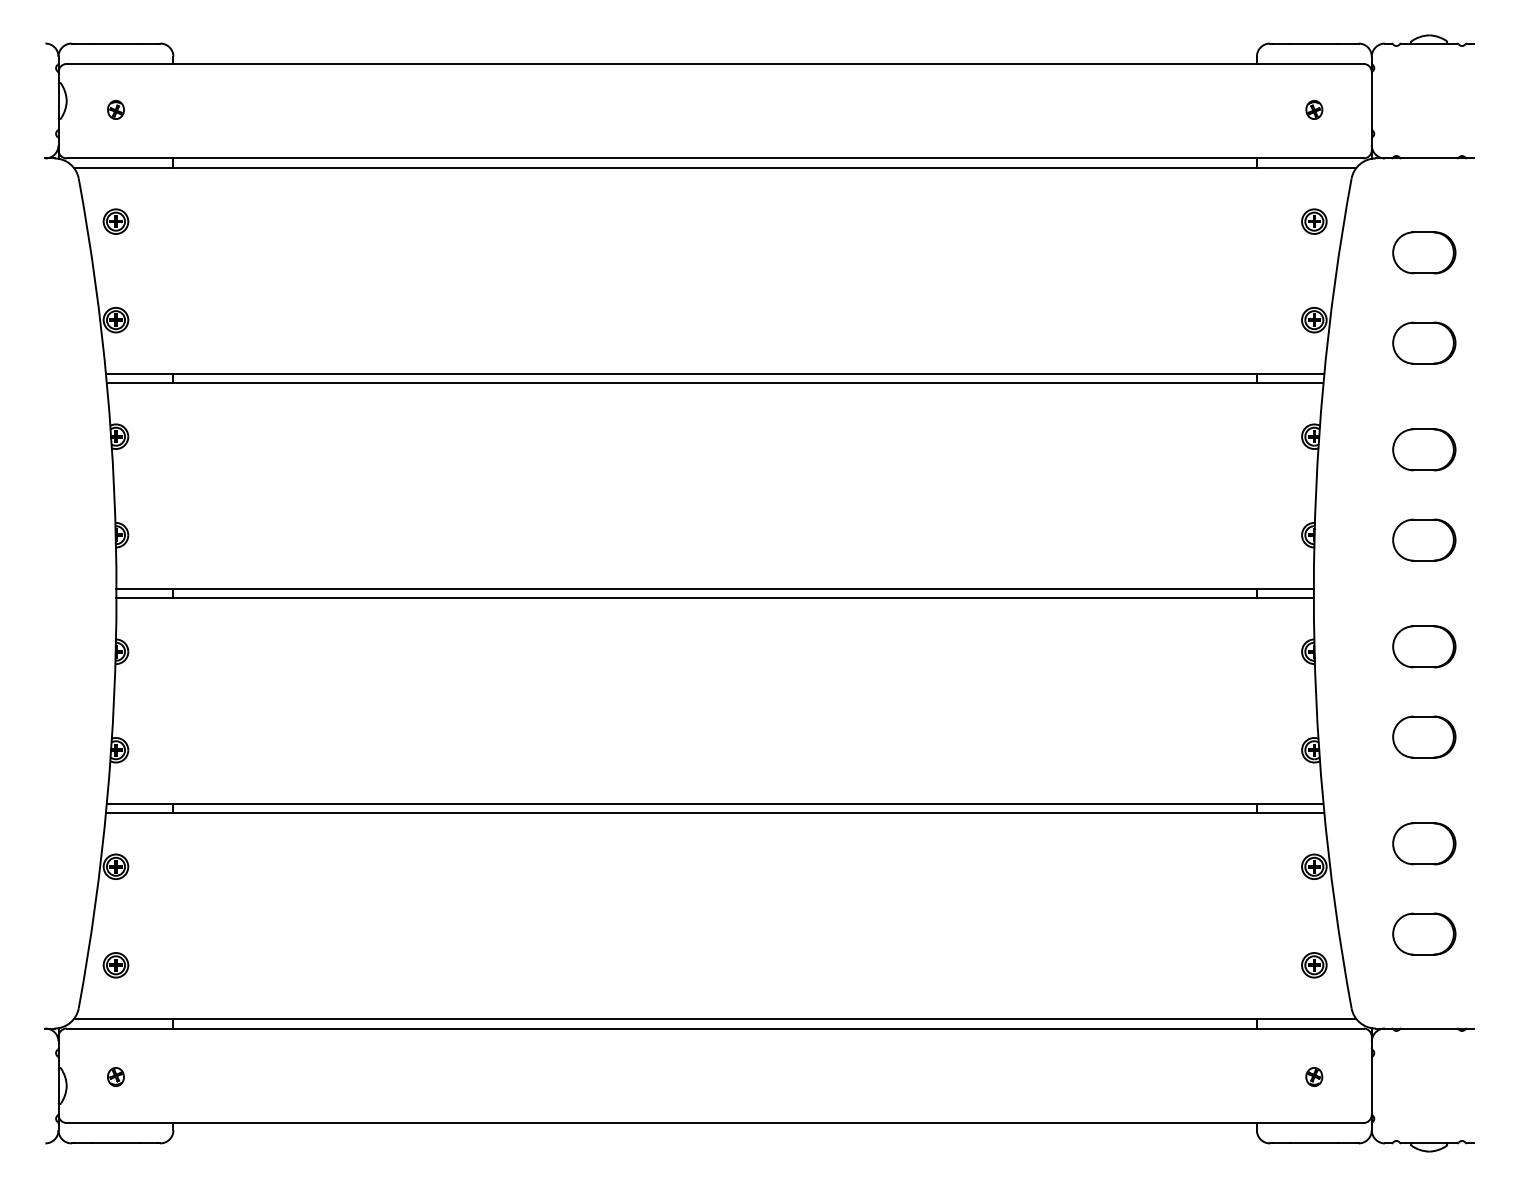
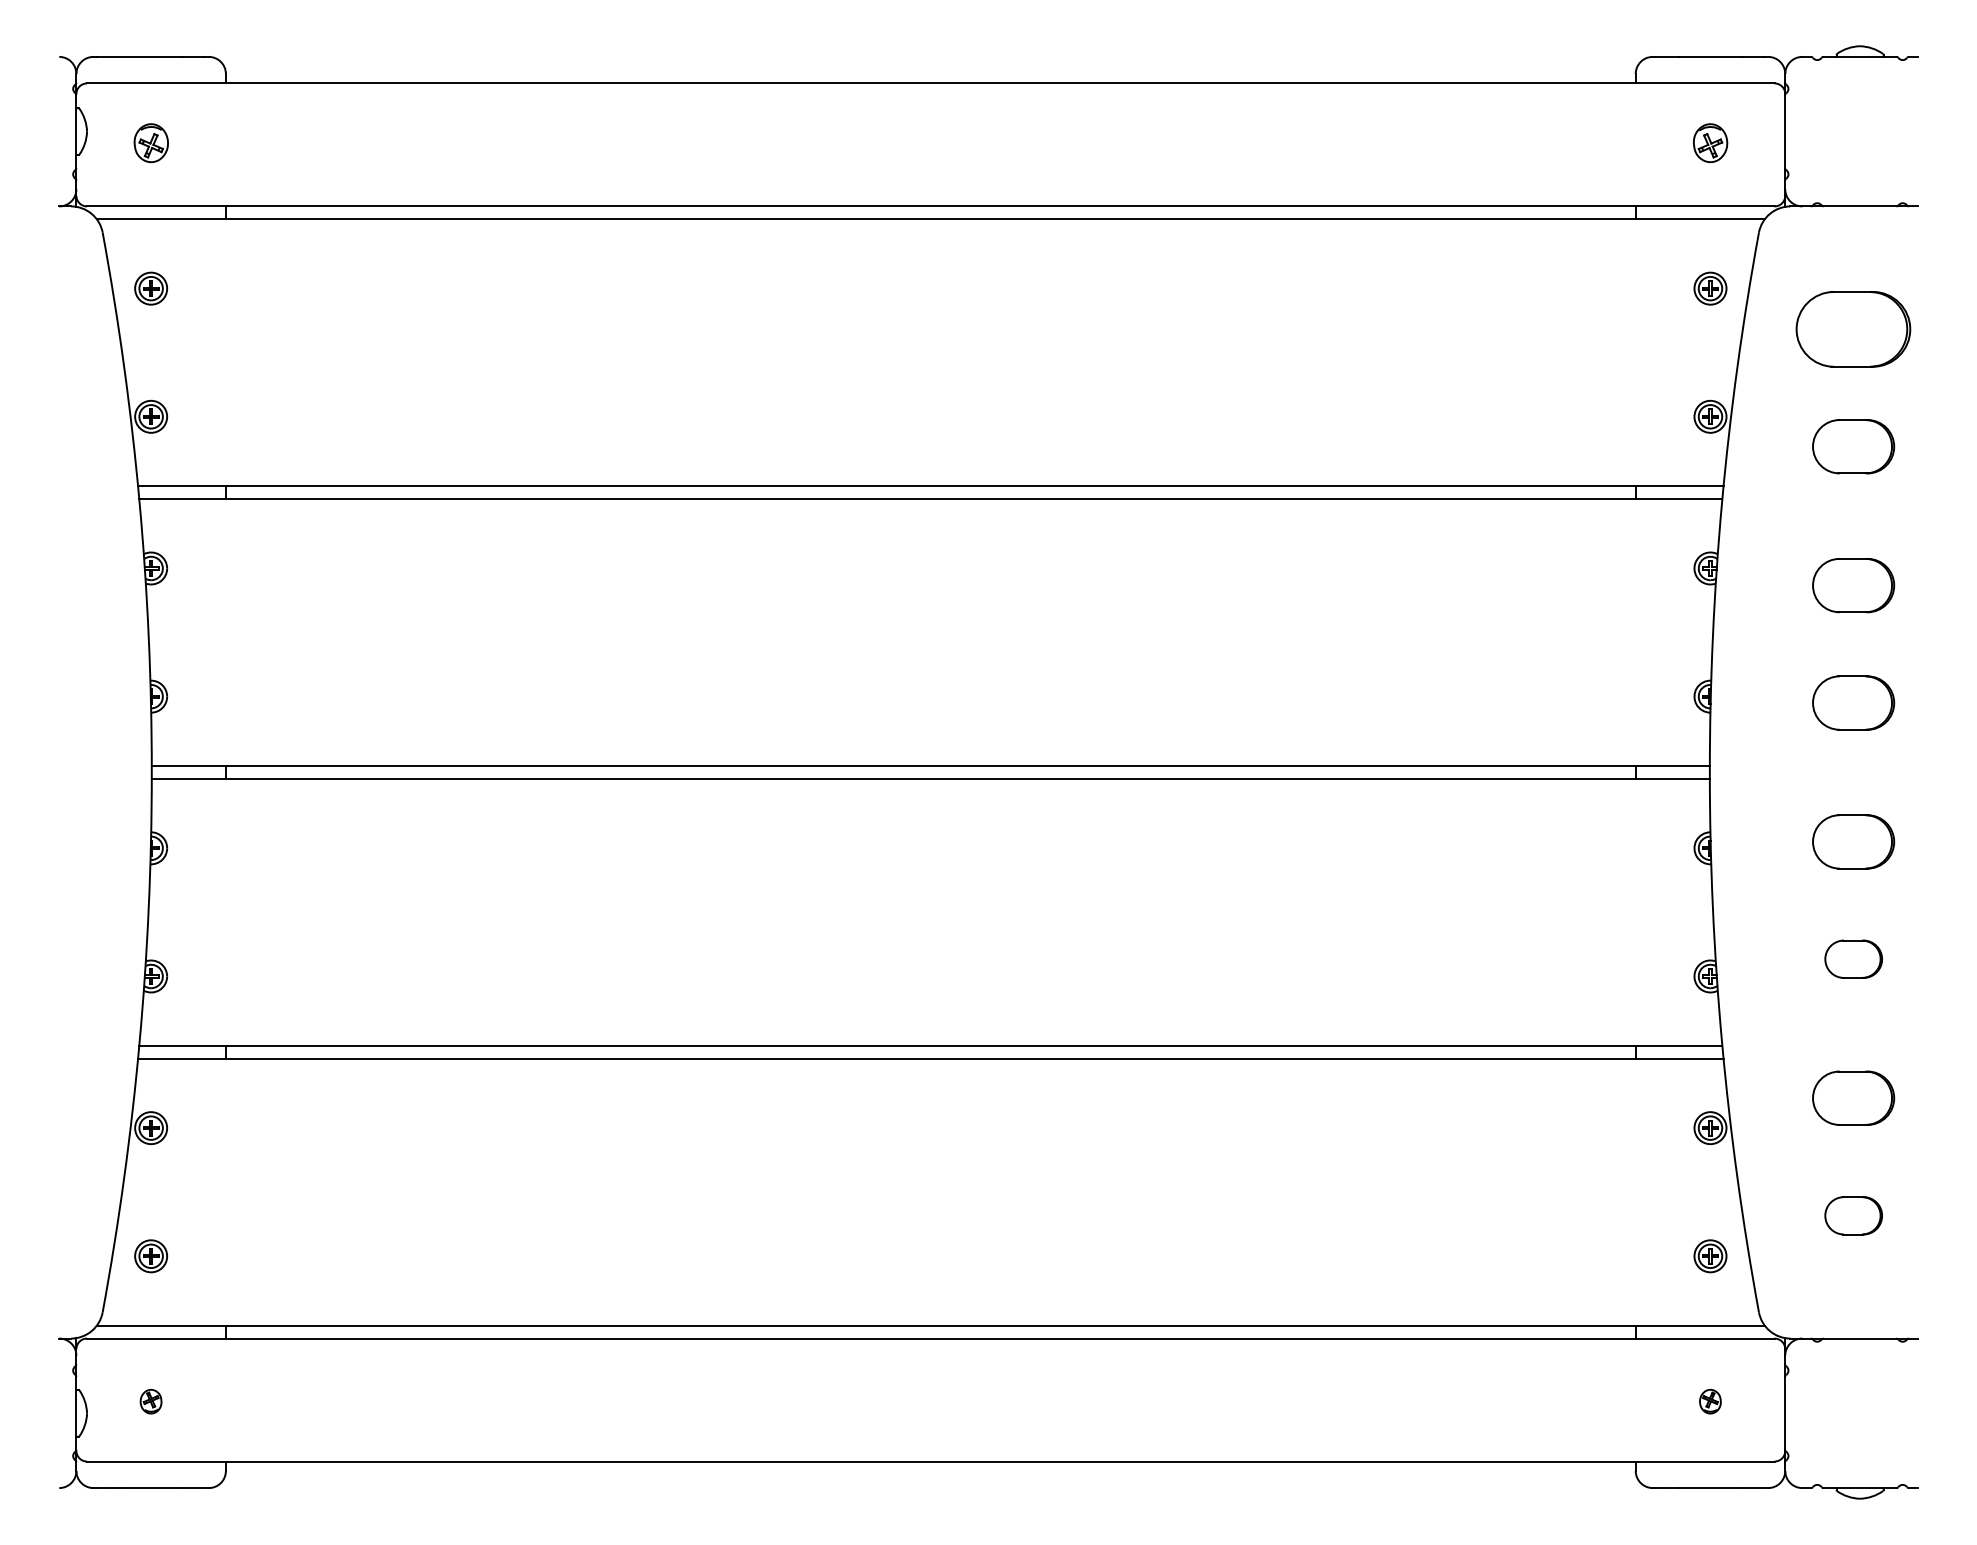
part: (115, 110) -> (150, 143), size x1.6
part: (1314, 110) -> (1710, 143), size x1.6
part: (1424, 252) -> (1853, 328), size x1.4
part: (1424, 736) -> (1853, 958), size x0.7
part: (1424, 933) -> (1853, 1215), size x0.7

